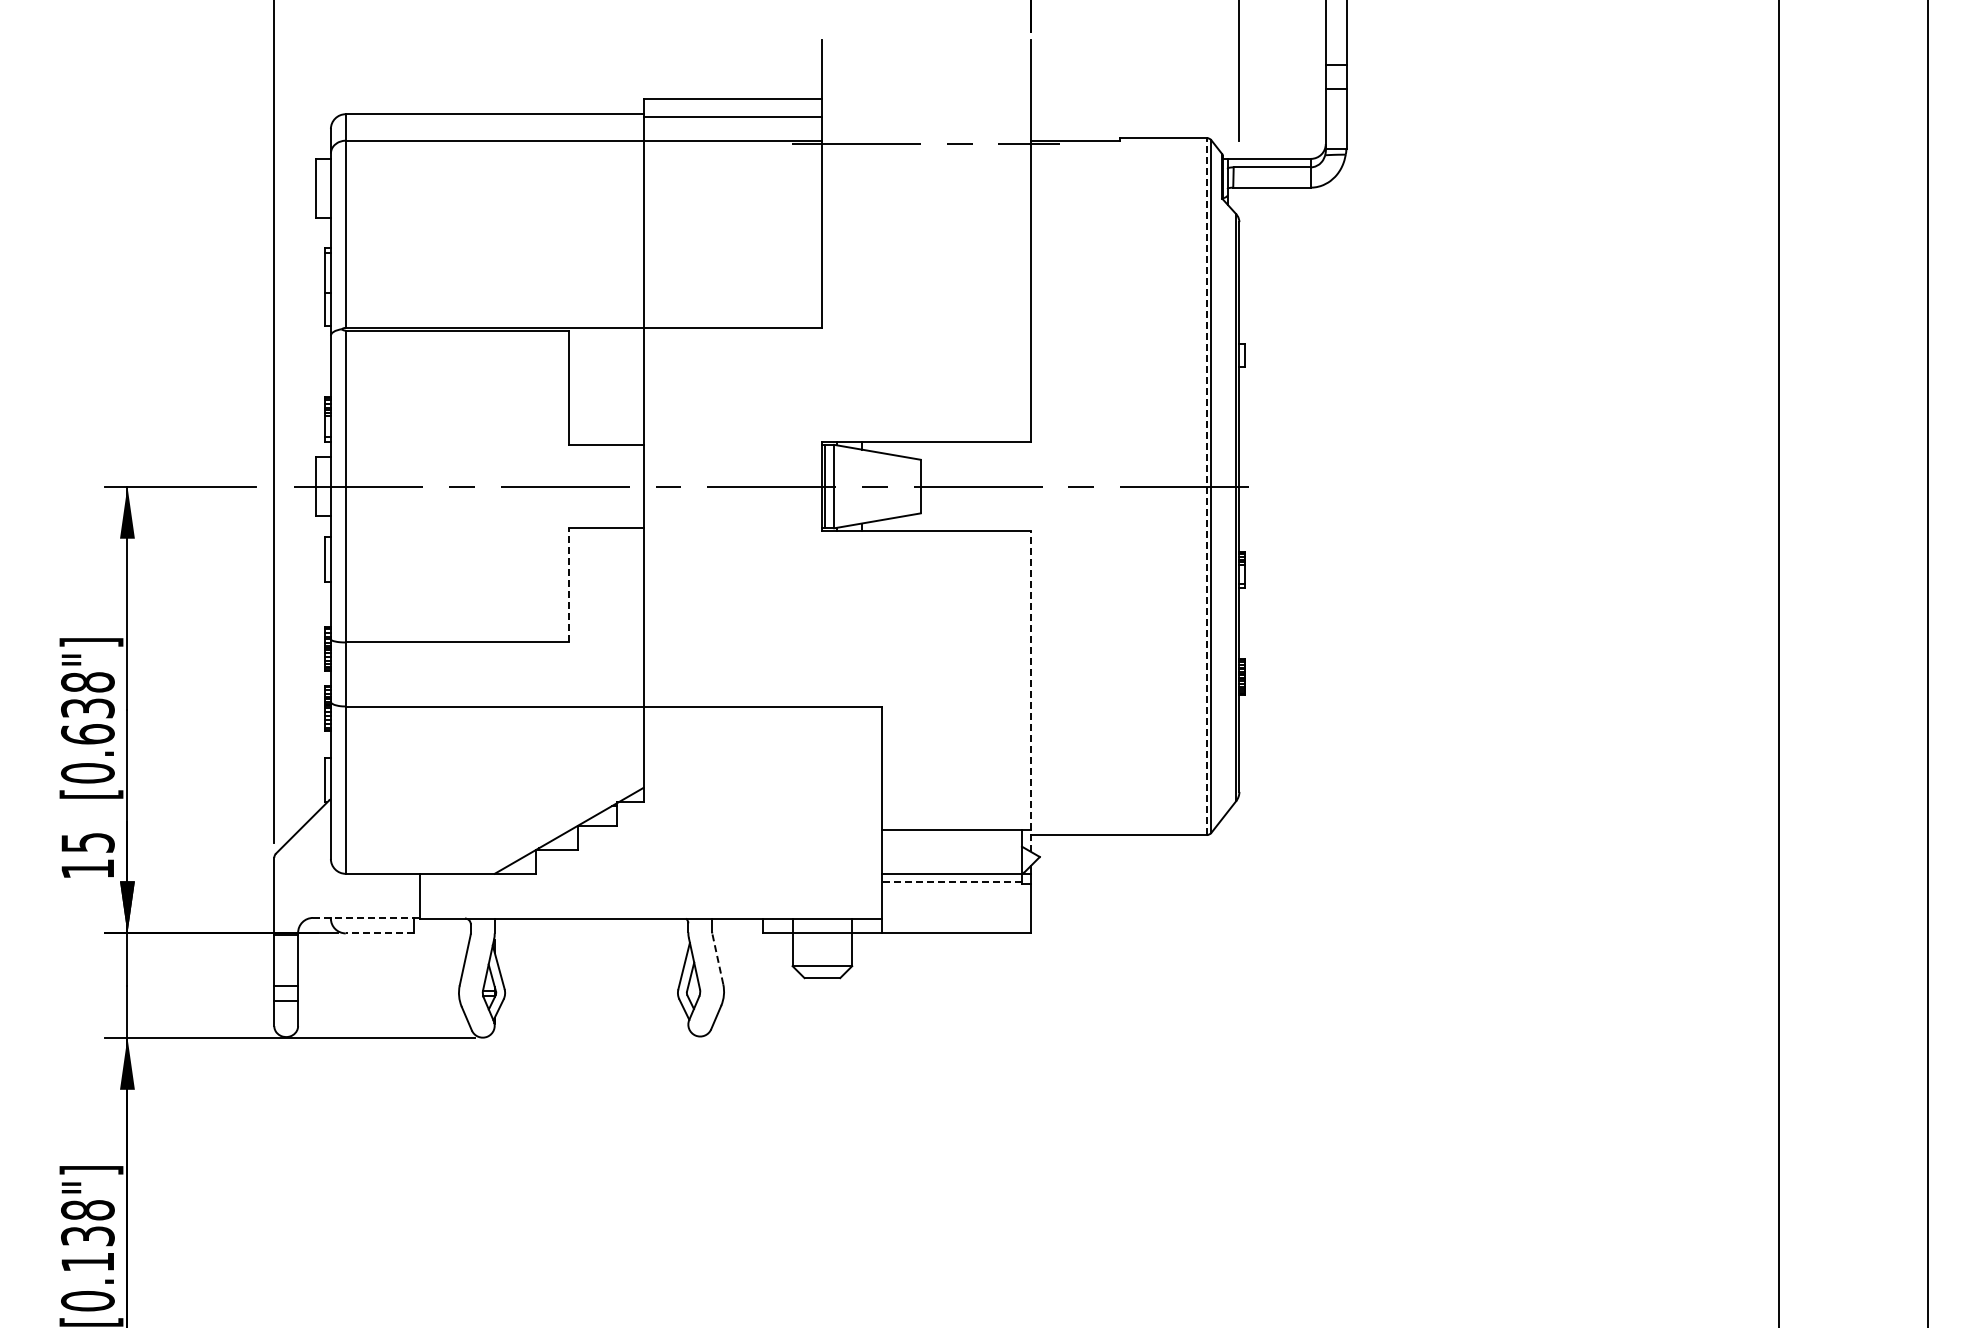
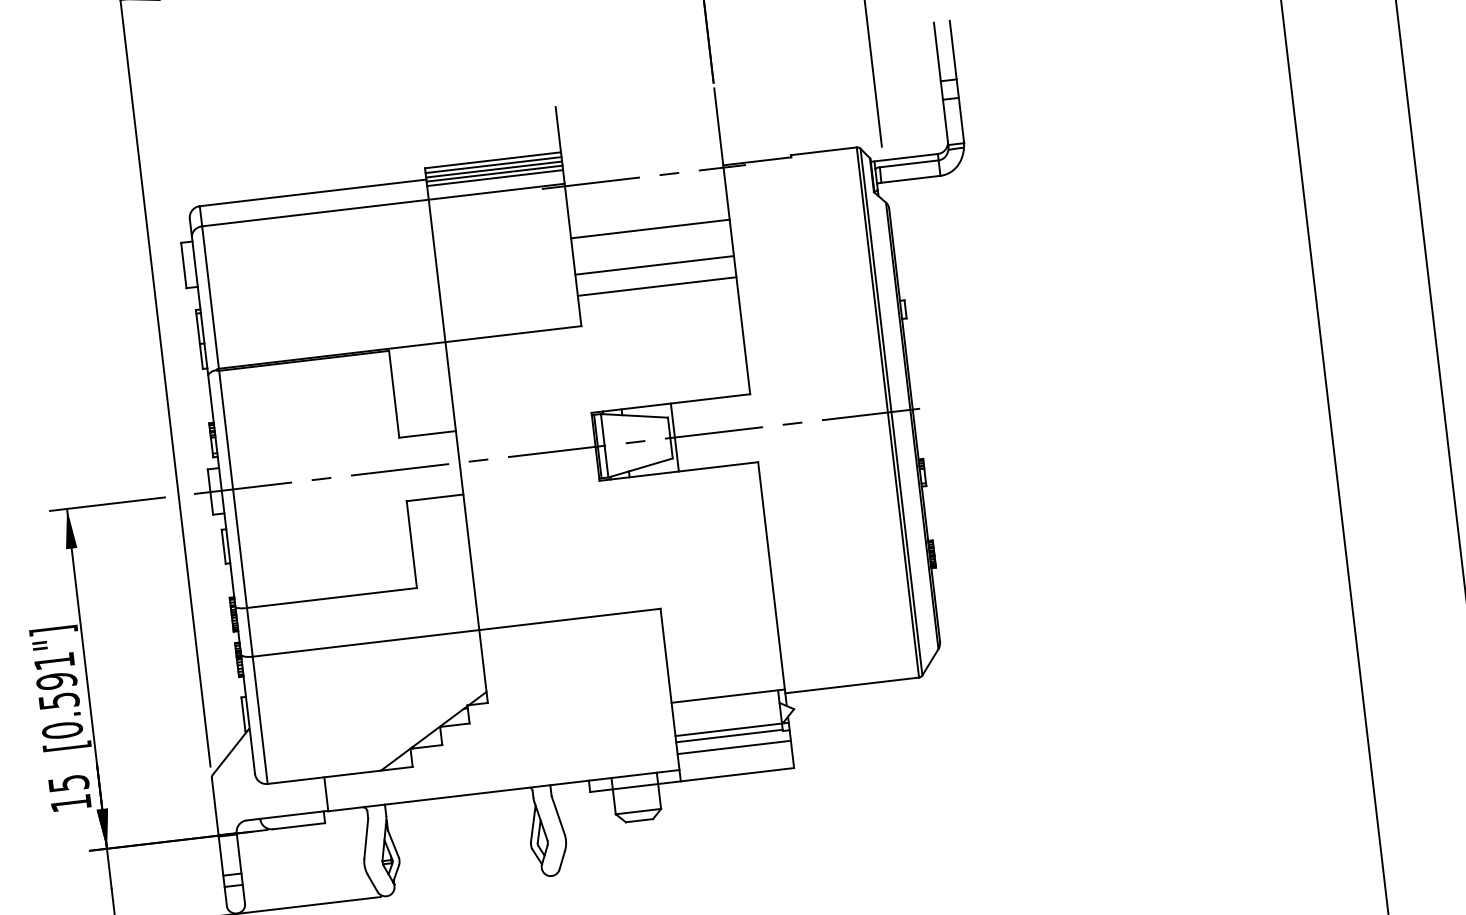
line: (732, 105) -> (493, 165), added
line: (732, 111) -> (493, 169), added
line: (732, 122) -> (494, 177), added
line: (926, 212) -> (650, 229), added
line: (926, 260) -> (654, 265), added
line: (926, 288) -> (657, 286), added
line: (926, 486) -> (674, 437), added
line: (1206, 486) -> (887, 412), dashed -> solid
line: (569, 584) -> (412, 543), dashed -> solid
line: (1030, 691) -> (772, 584), dashed -> solid
text: (87, 708) -> (56, 681), [0.638"] -> [0.591"]
line: (951, 882) -> (729, 736), dashed -> solid
line: (955, 897) -> (733, 747), added
line: (366, 917) -> (287, 815), dashed -> solid
line: (379, 933) -> (298, 826), dashed -> solid
line: (717, 958) -> (557, 815), dashed -> solid

